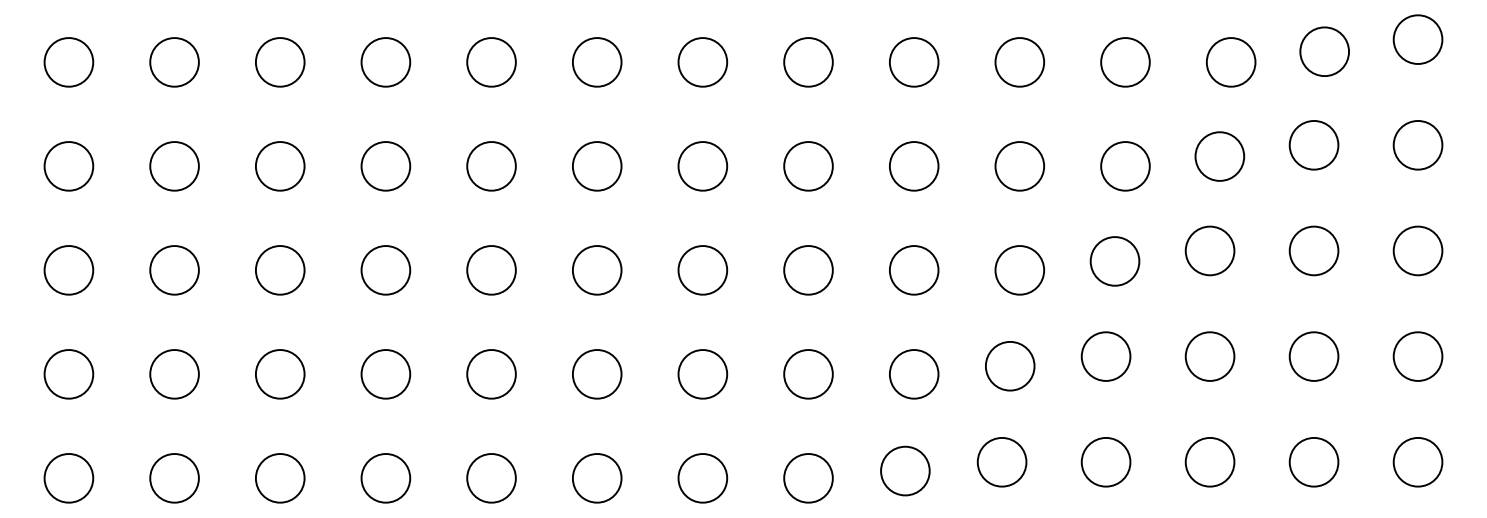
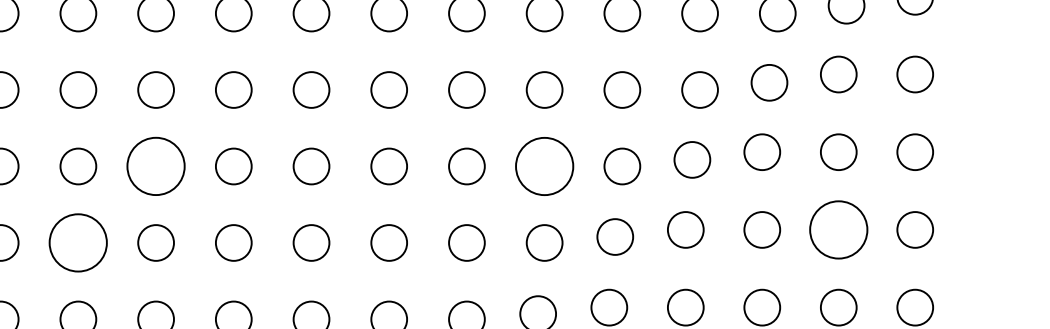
circle: (385, 270) -> (155, 166), size x1.6
circle: (913, 270) -> (544, 166), size x1.6
circle: (1313, 356) -> (838, 229), size x1.6
circle: (280, 374) -> (78, 243), size x1.6

